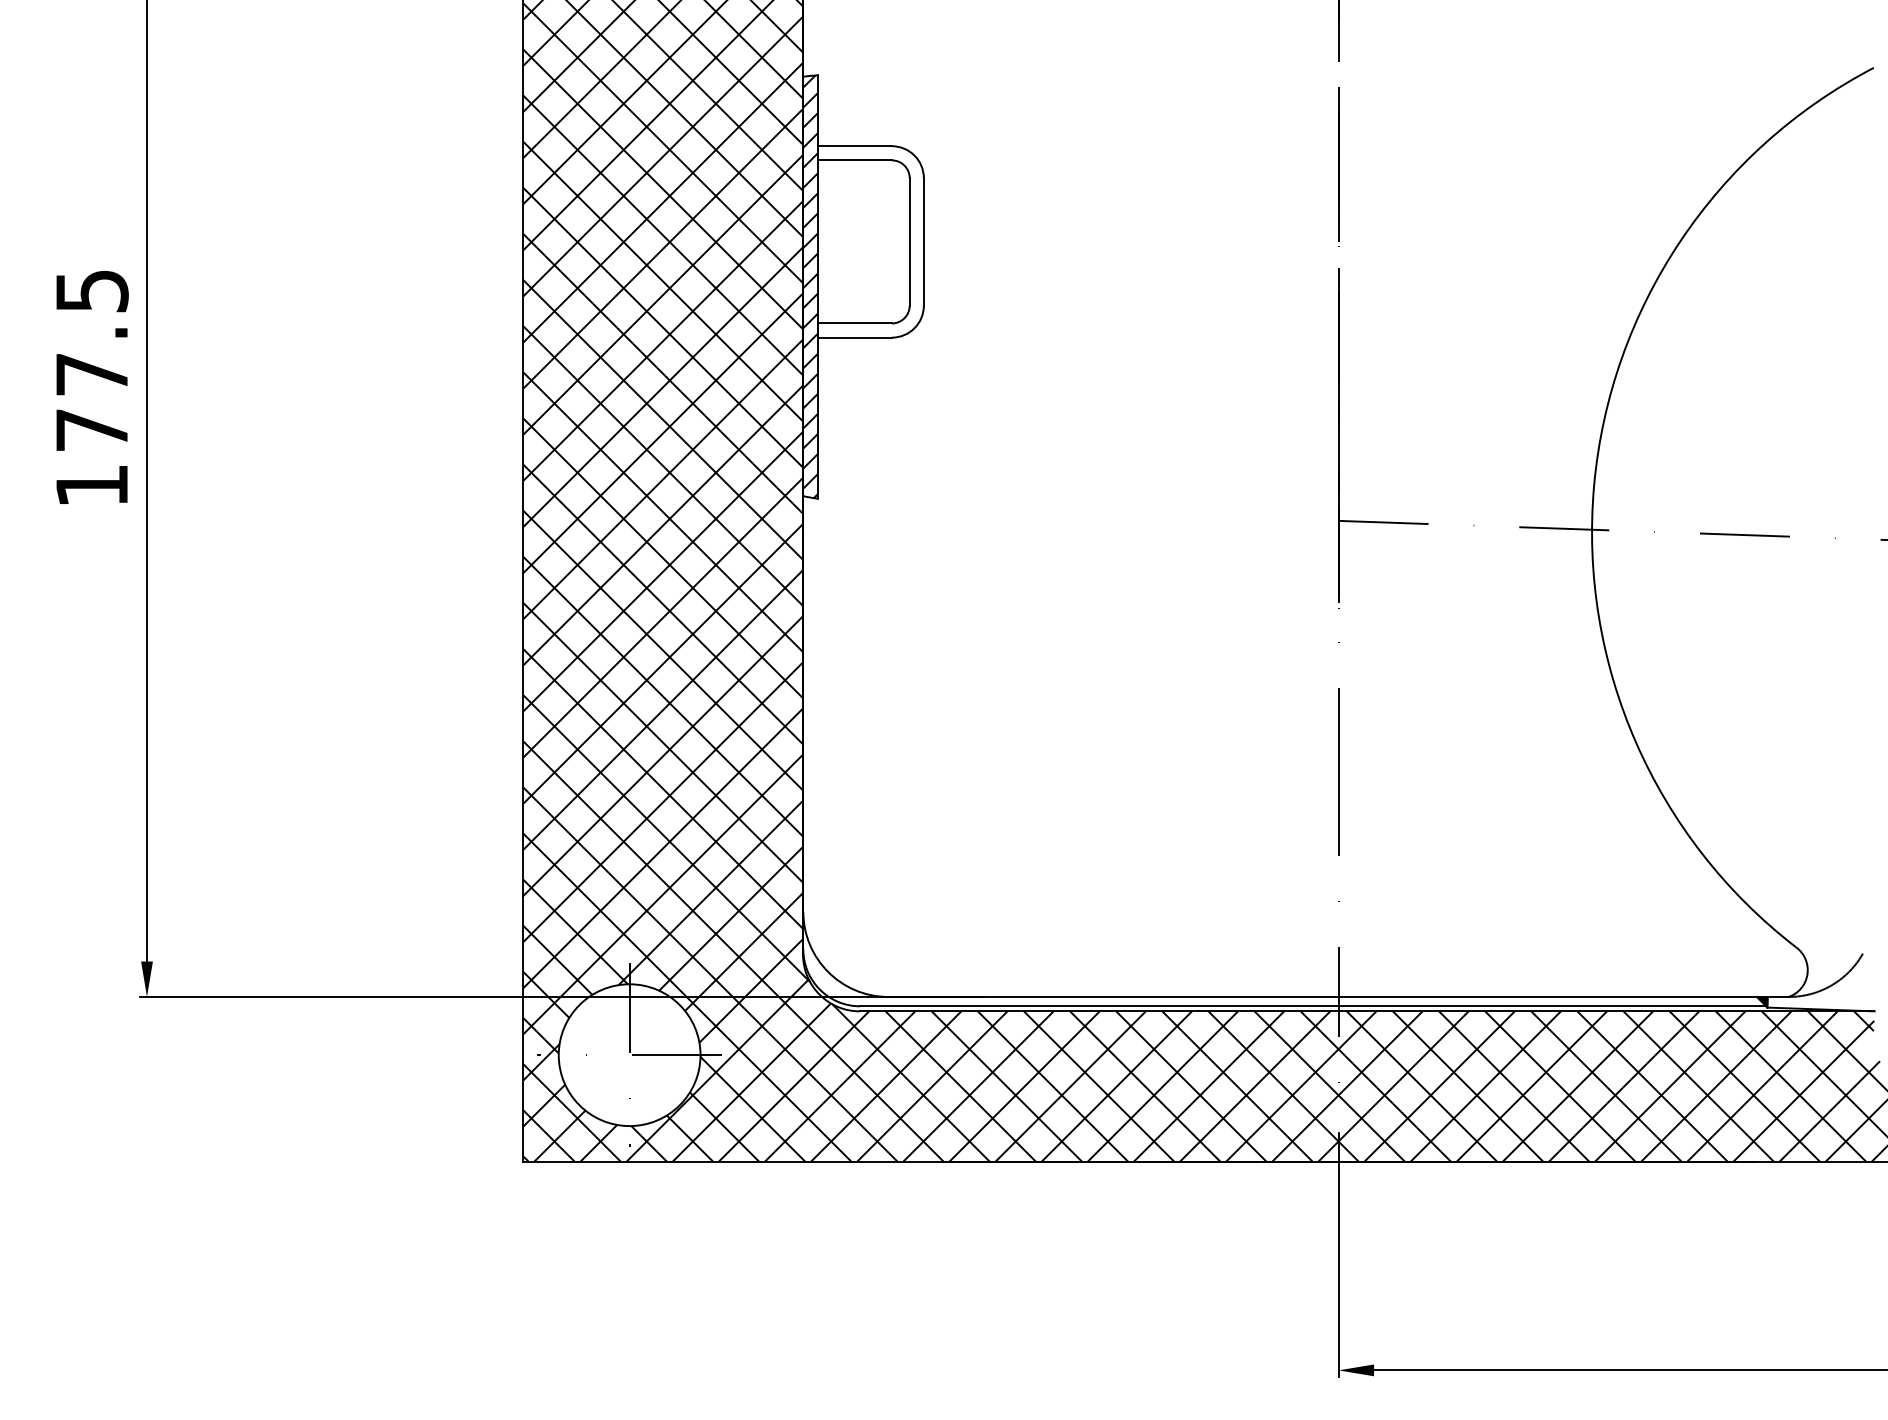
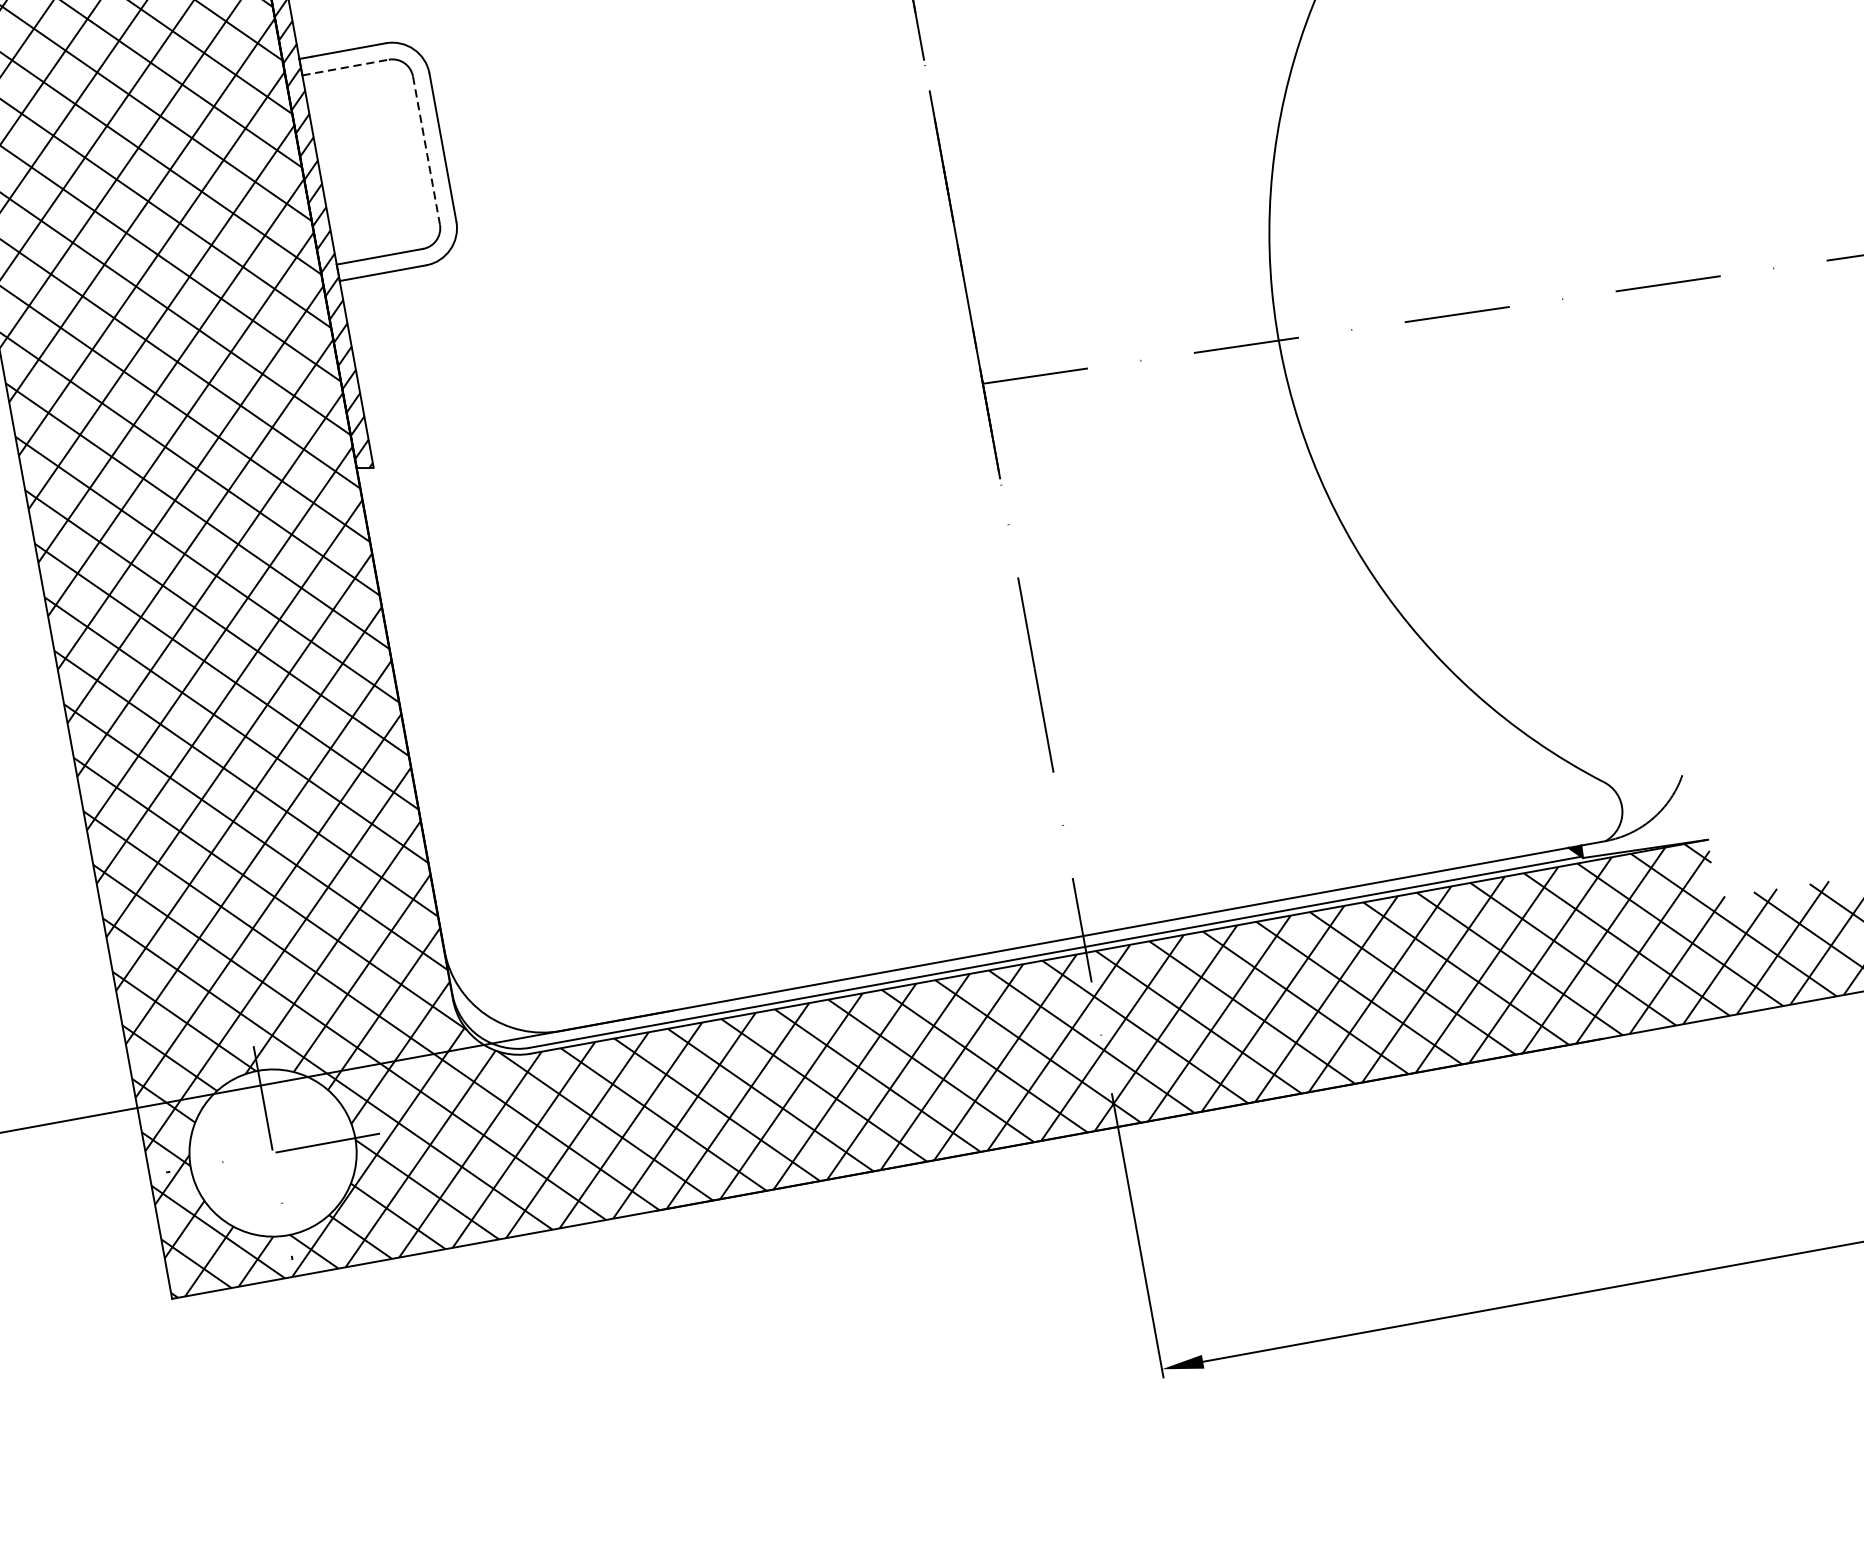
line: (855, 160) -> (346, 67), solid -> dashed
line: (909, 241) -> (426, 150), solid -> dashed

